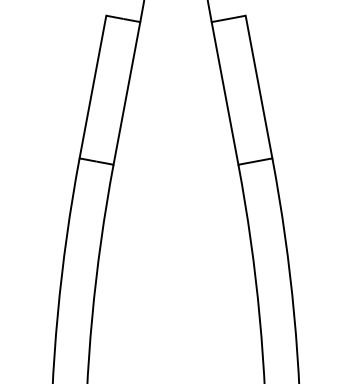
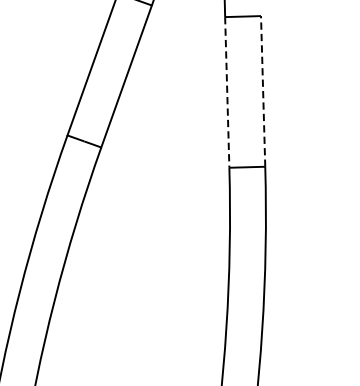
line: (259, 87) -> (263, 91), solid -> dashed
line: (225, 93) -> (227, 92), solid -> dashed

